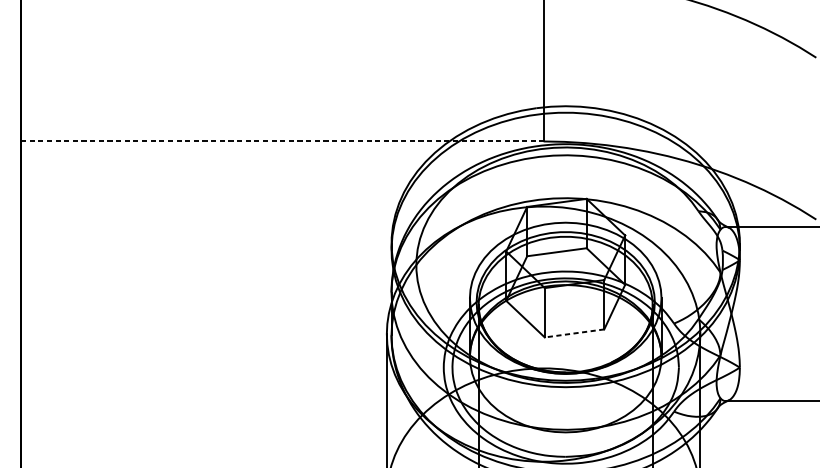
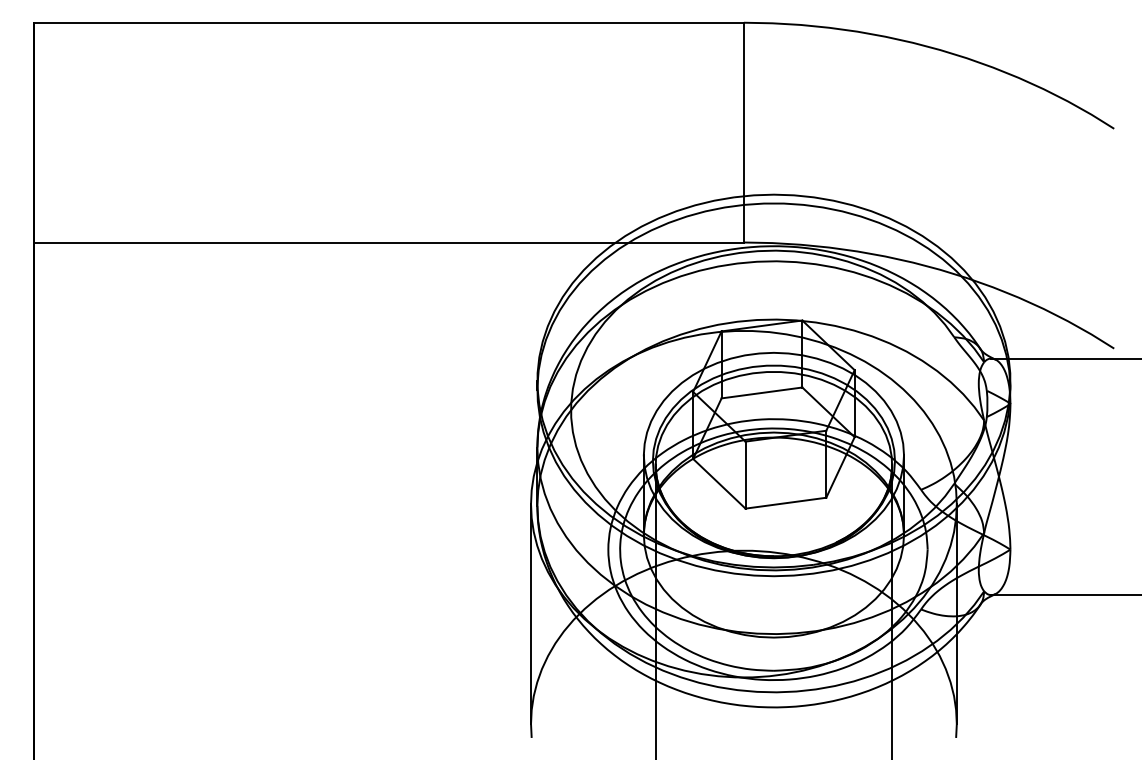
line: (282, 141) -> (389, 242), dashed -> solid
line: (574, 333) -> (785, 503), dashed -> solid

